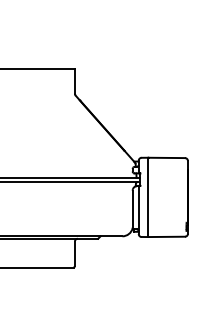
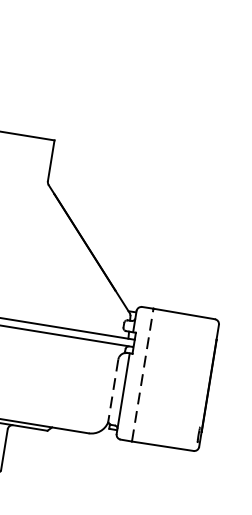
line: (148, 197) -> (142, 375), solid -> dashed
line: (132, 209) -> (112, 391), solid -> dashed

